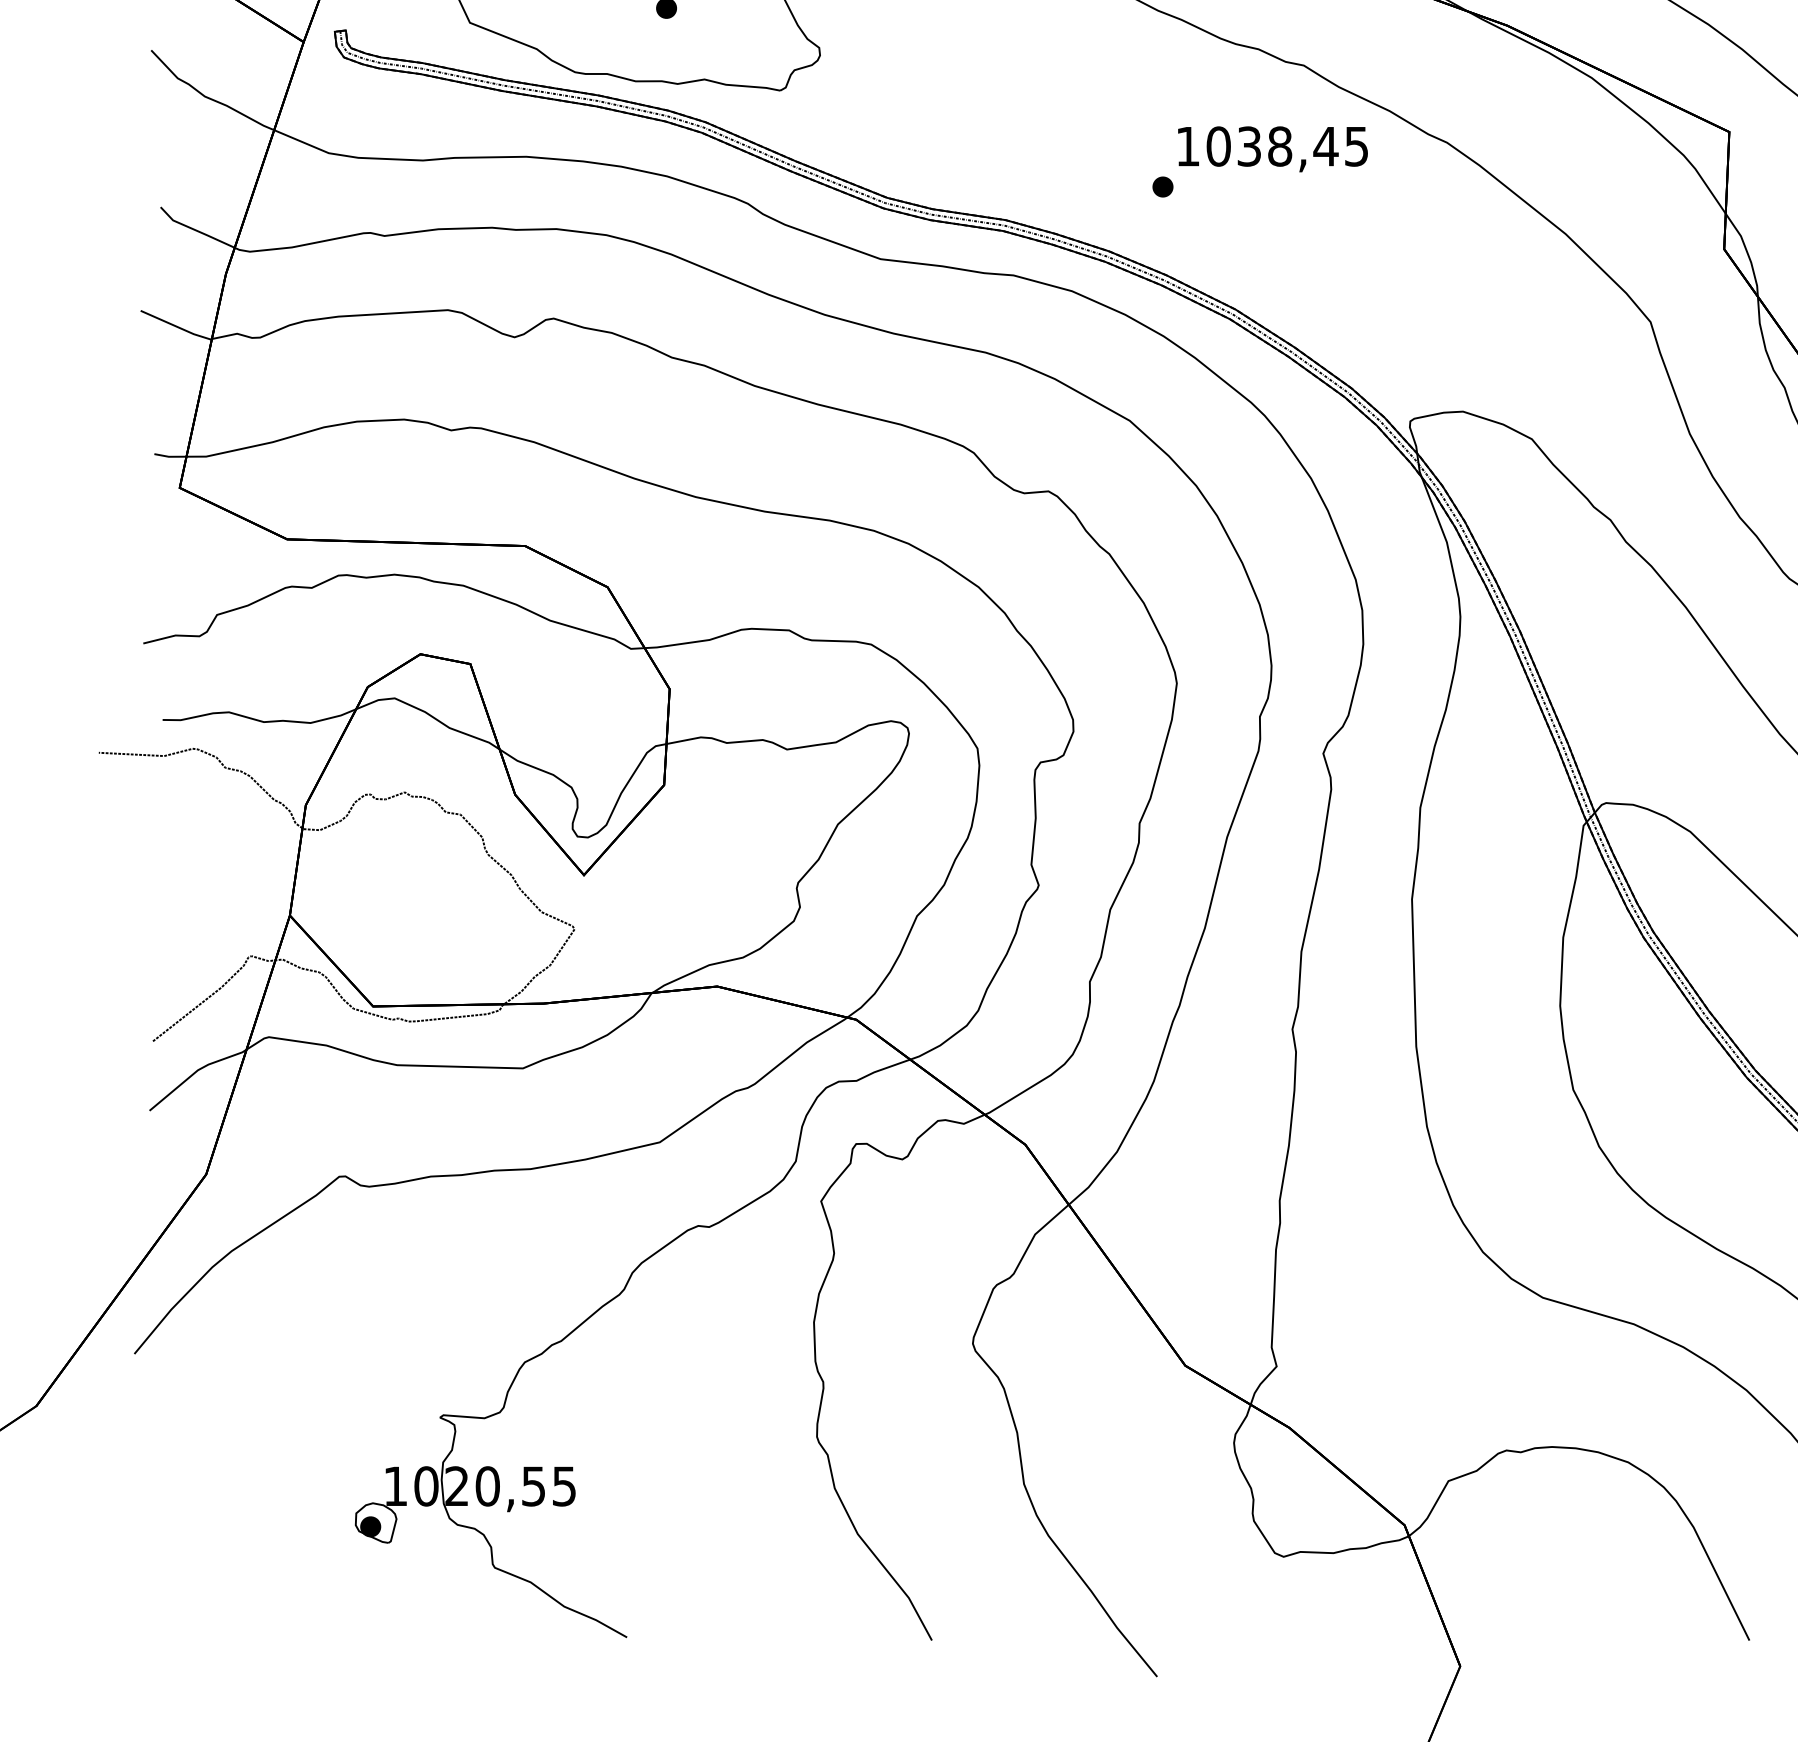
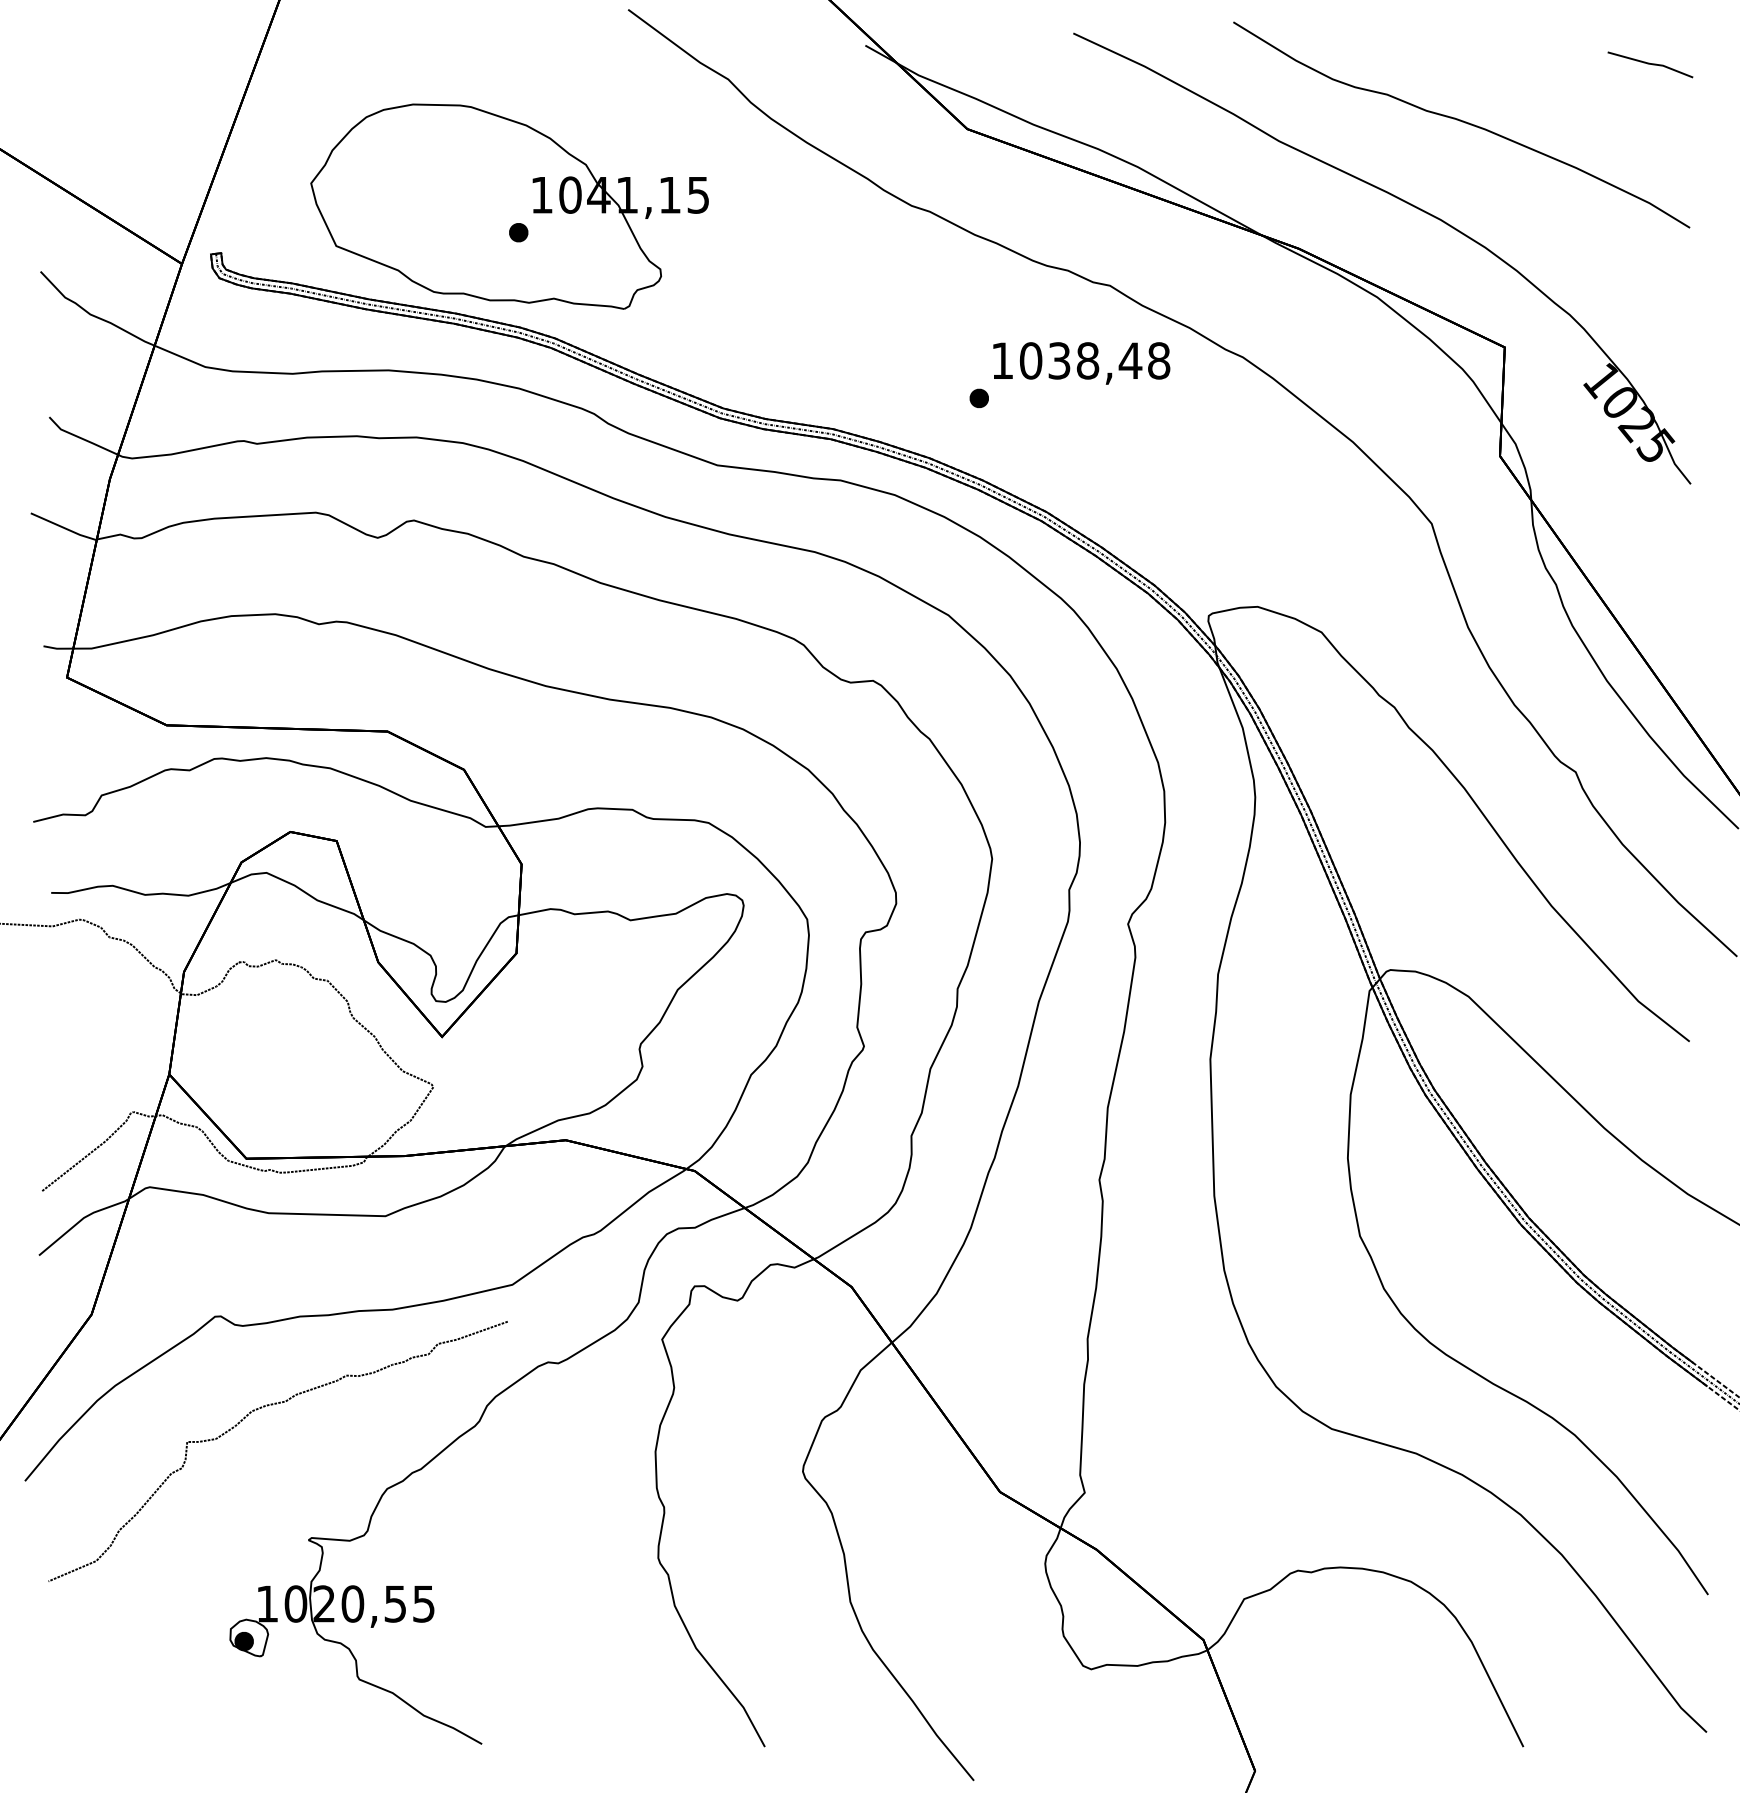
text: (1357, 146) -> (1159, 360), 1038,45 -> 1038,48
curve: (385, 1277) -> (257, 1410), added

